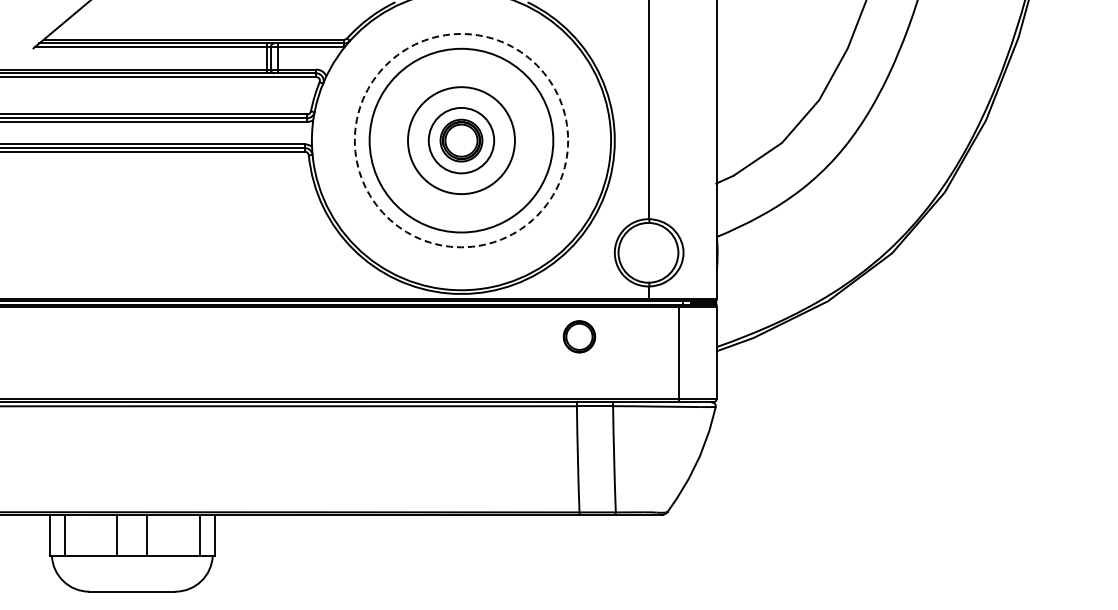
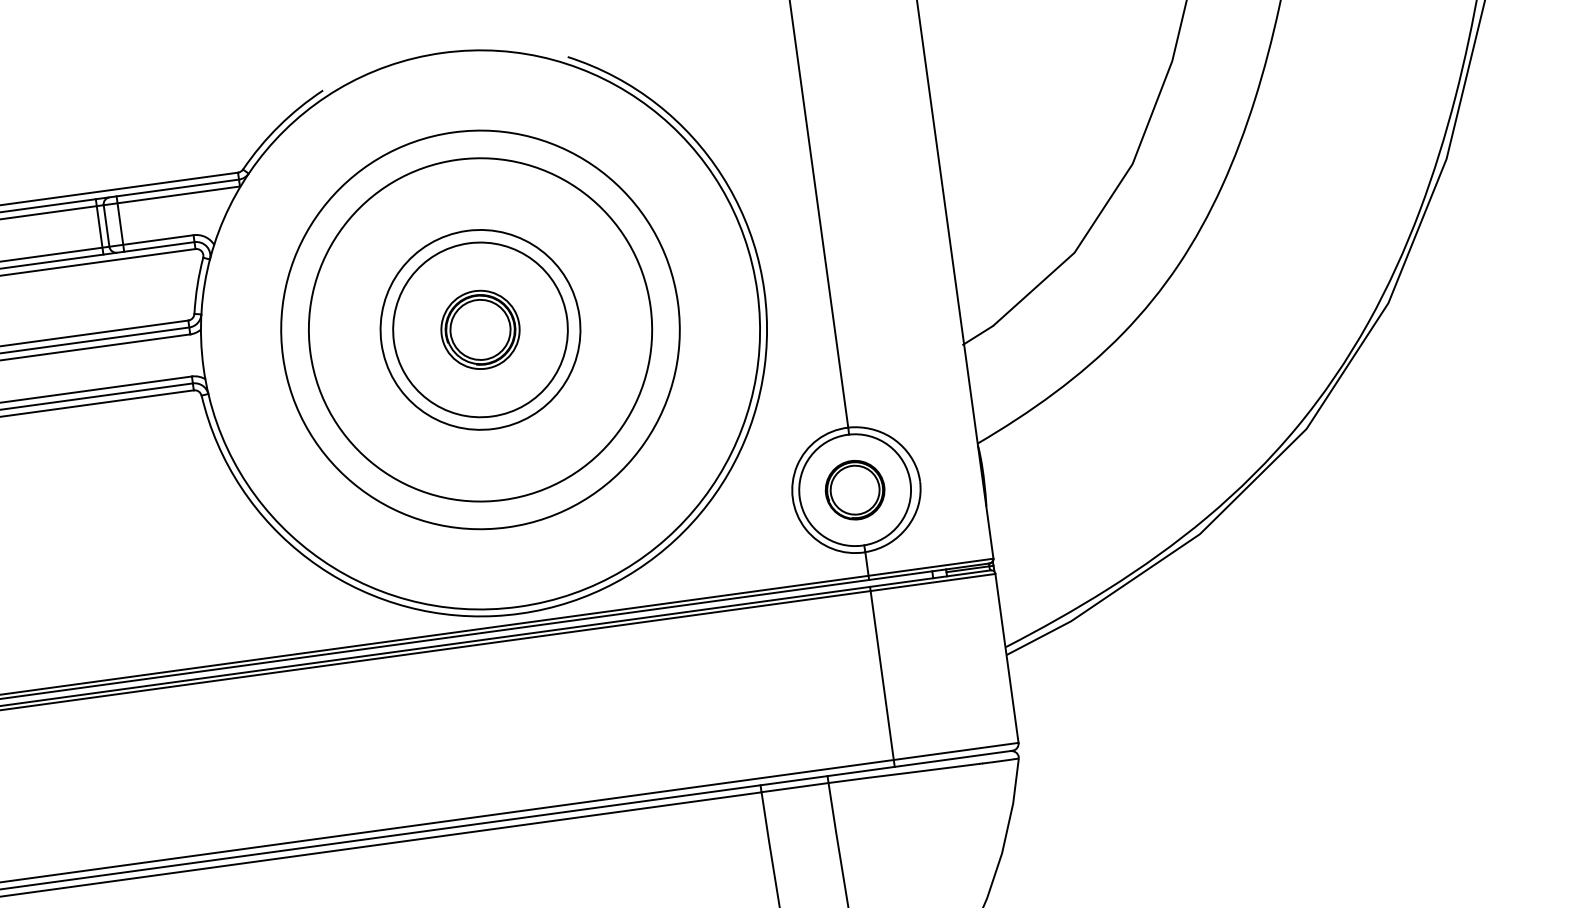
circle: (461, 140) -> (480, 329), dashed -> solid
circle: (461, 140) -> (480, 329), size x1.43
part: (579, 336) -> (855, 489), moved
line: (679, 353) -> (882, 676), moved

